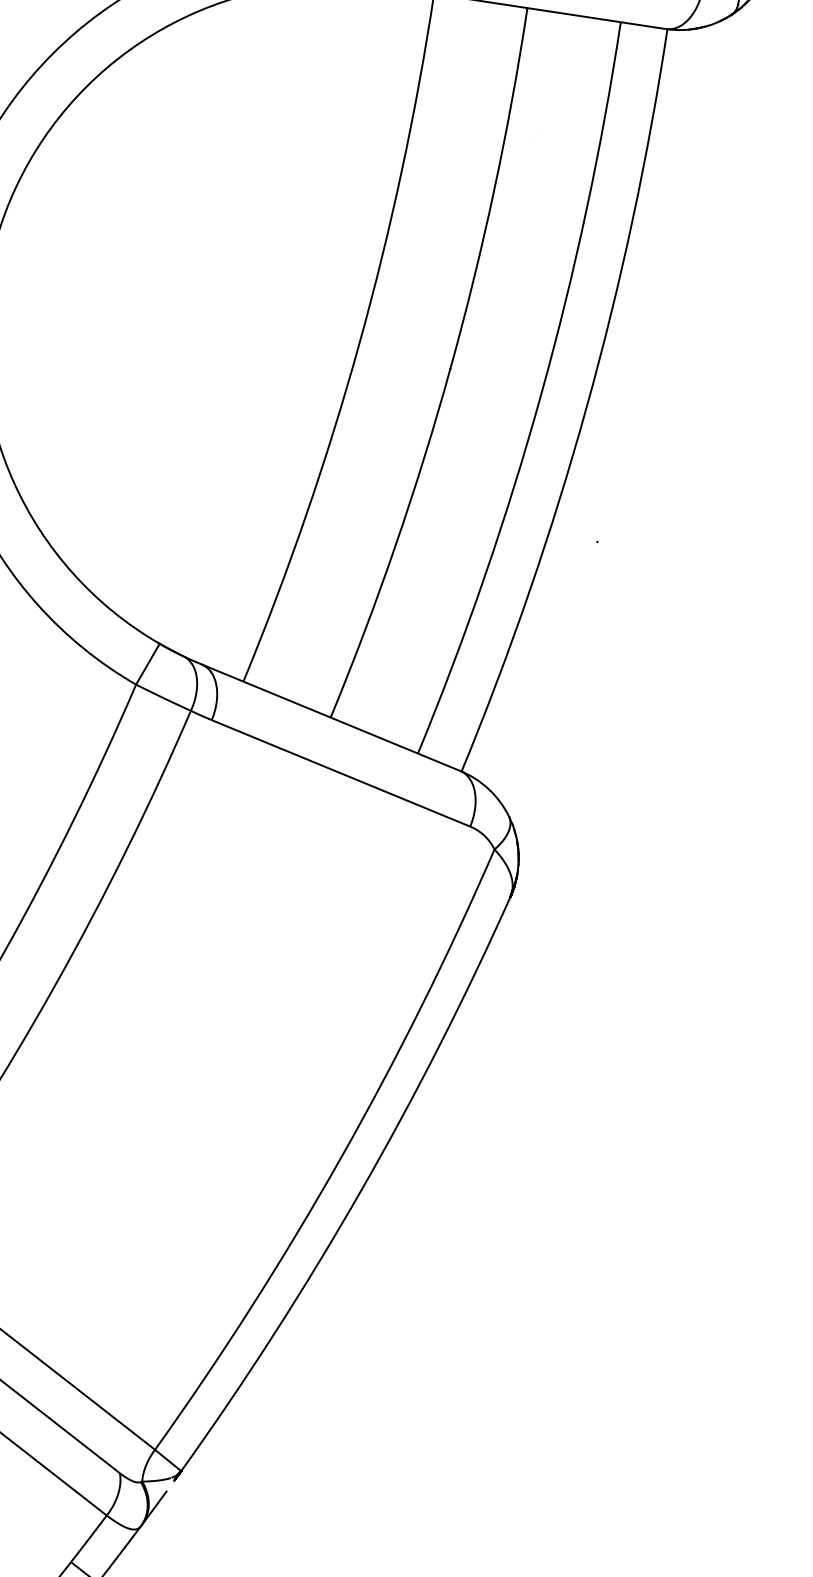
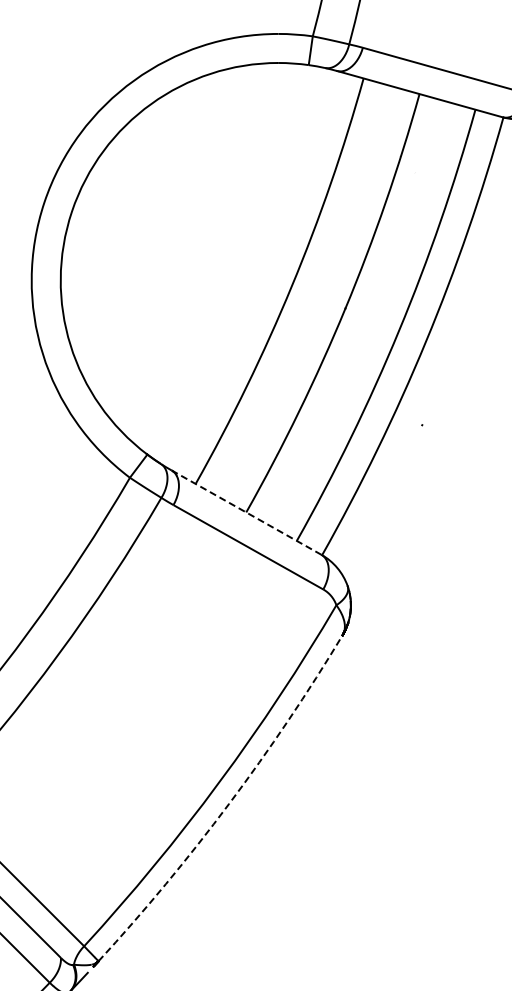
line: (331, 717) -> (246, 512), solid -> dashed
arc: (361, 1190) -> (229, 803), solid -> dashed

